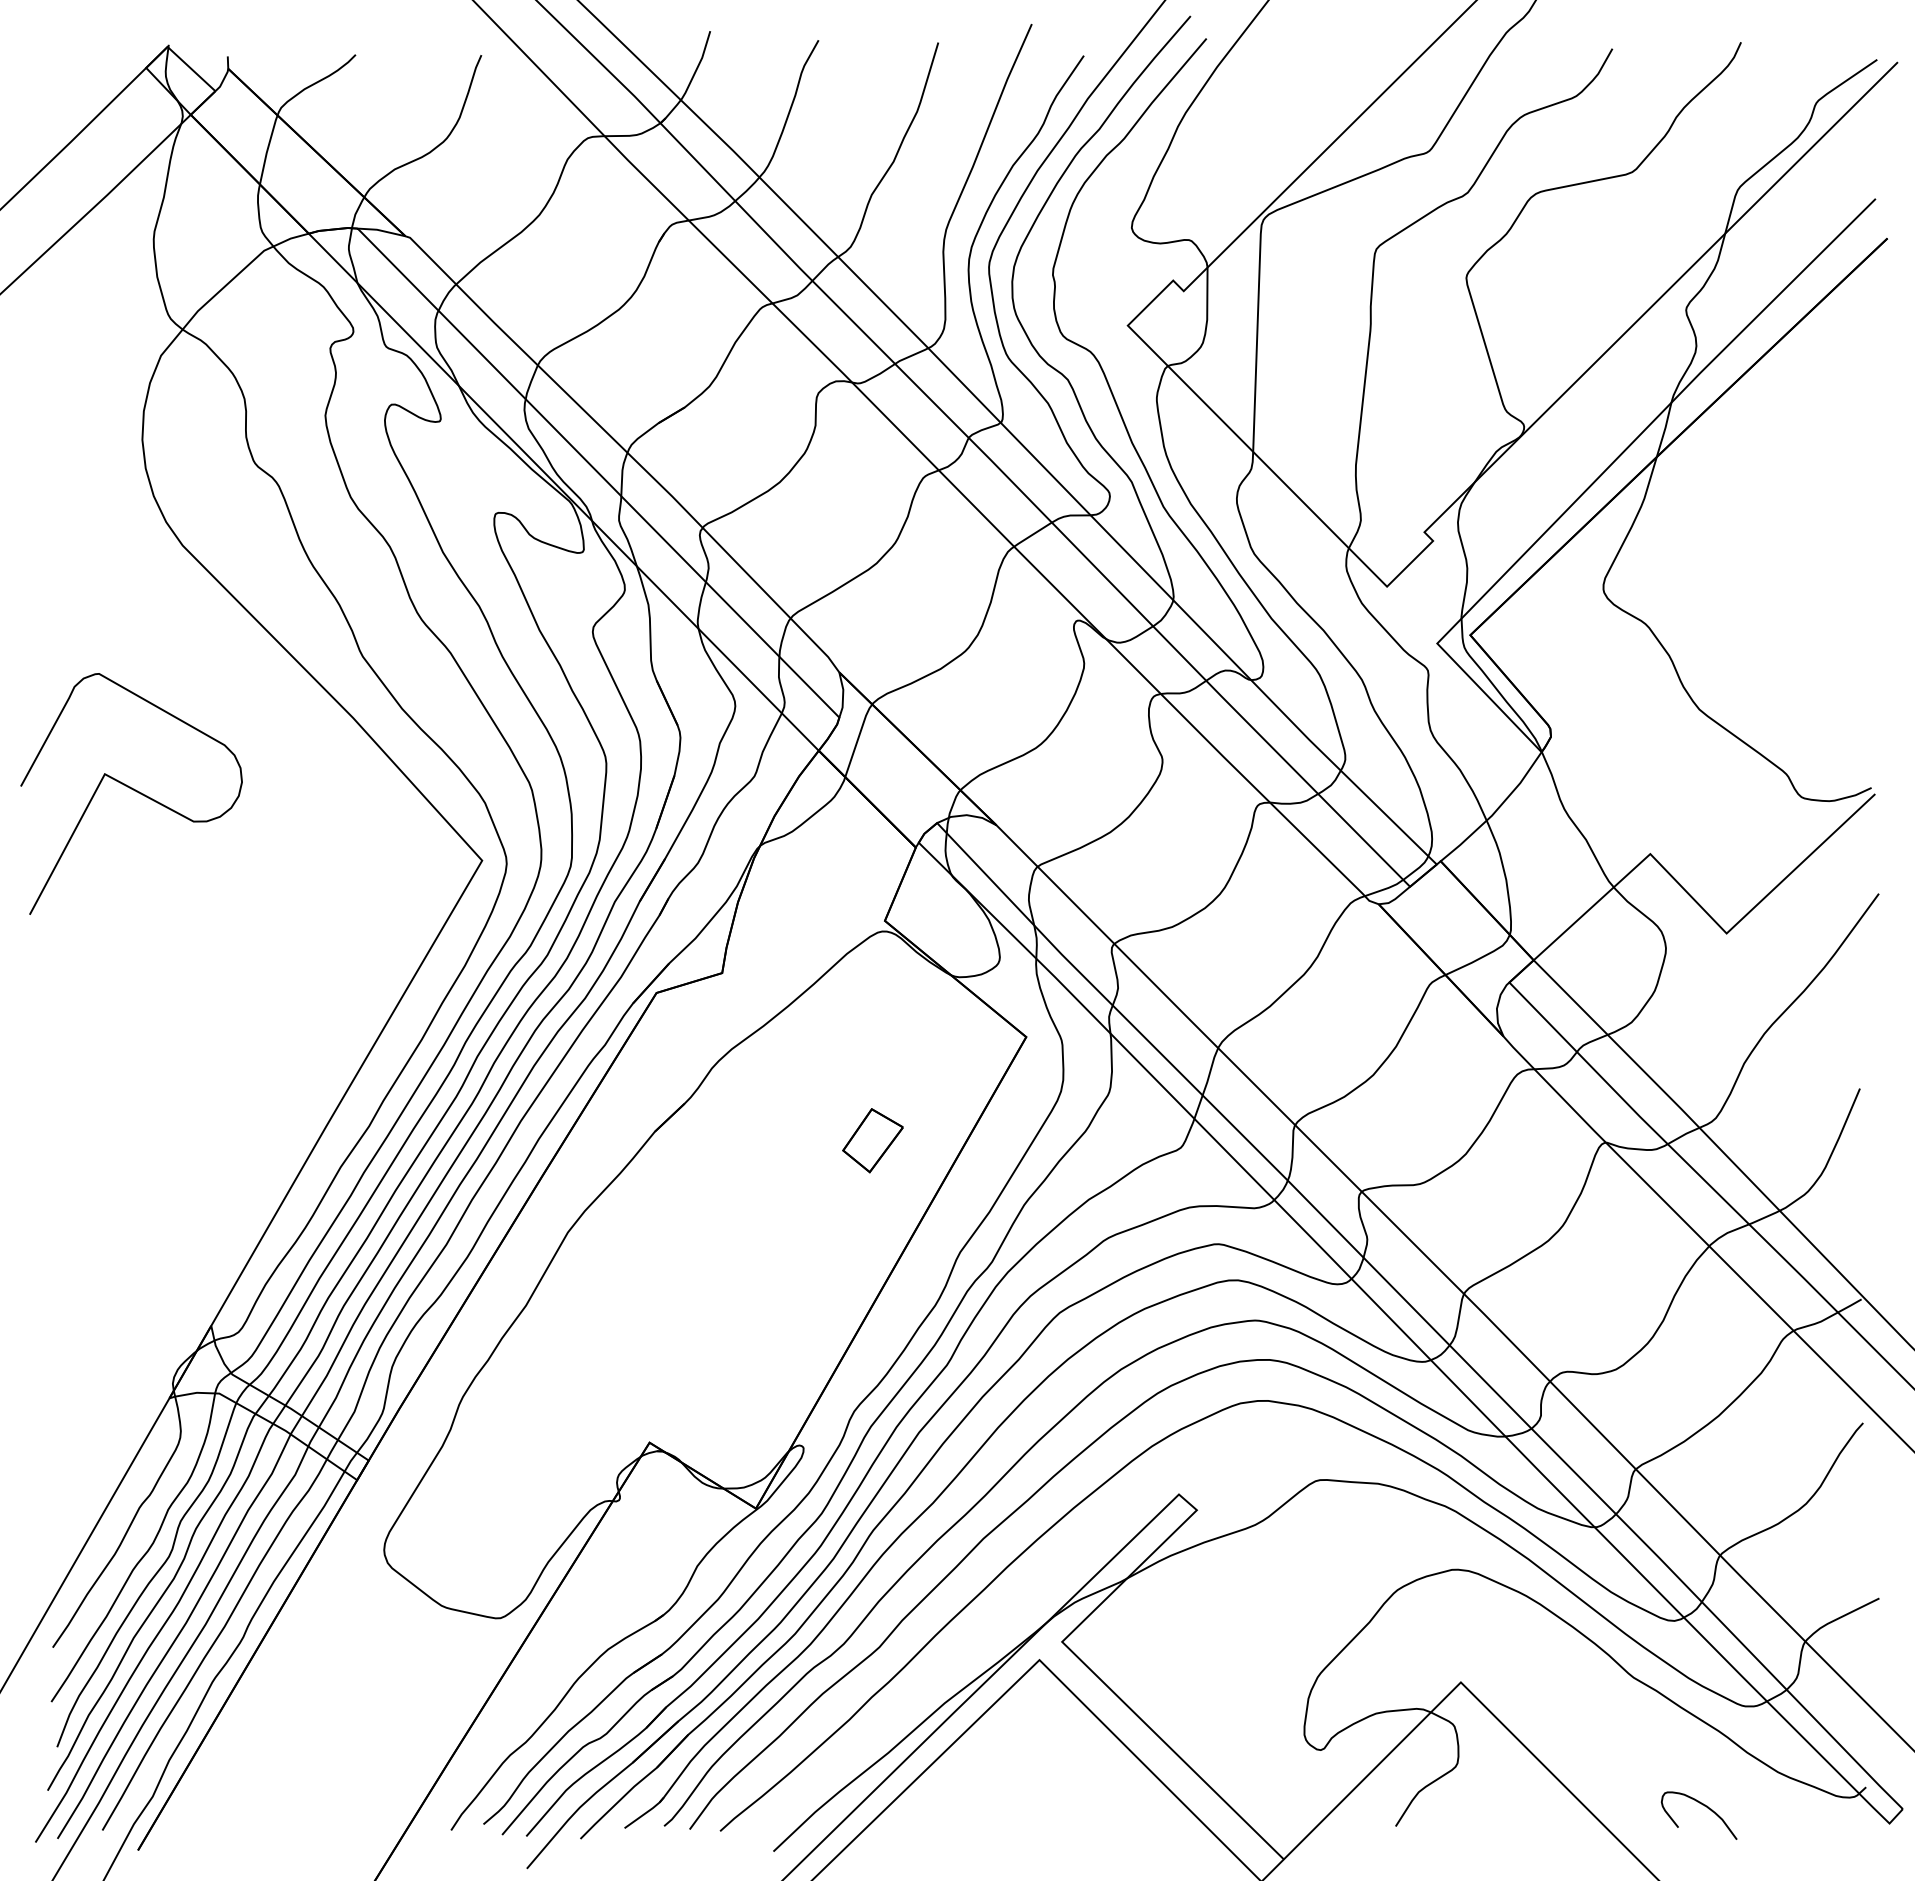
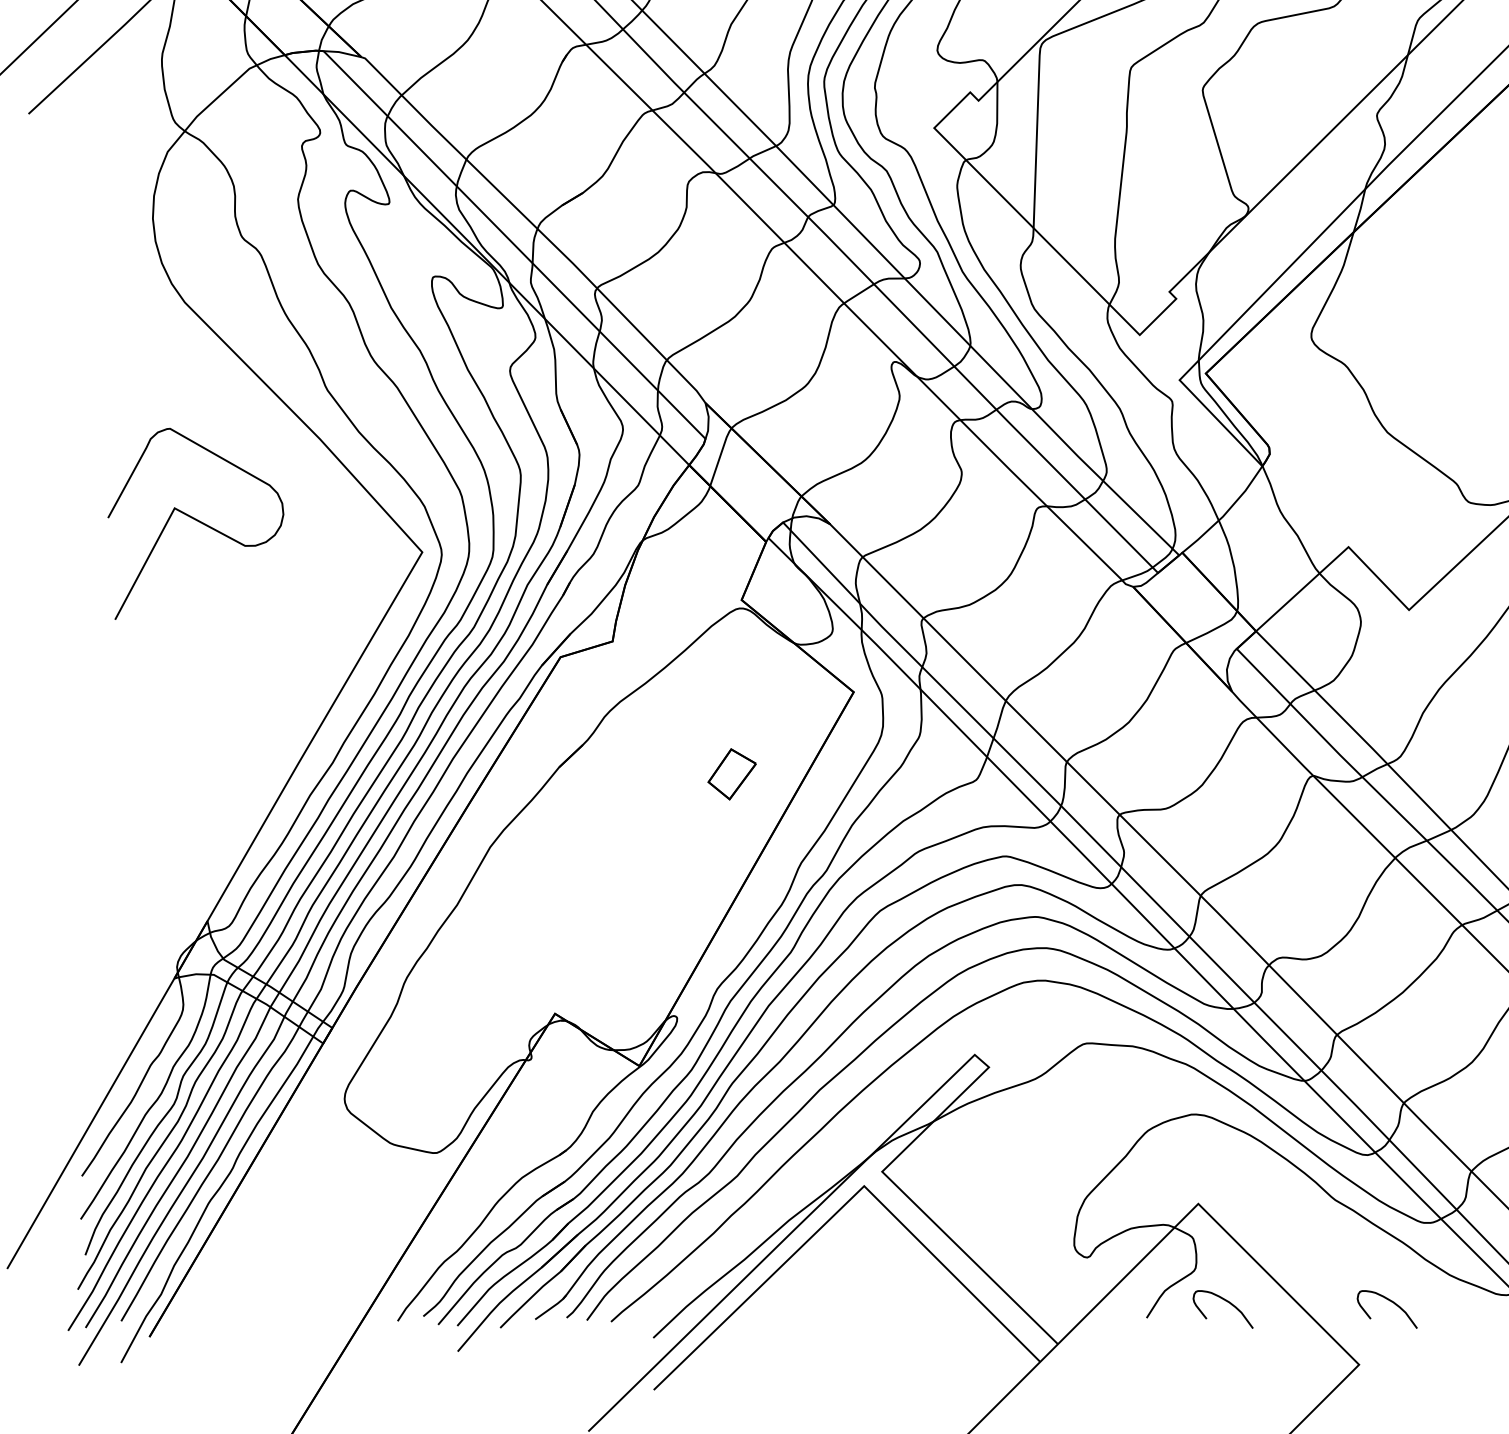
curve: (133, 790) -> (197, 521), moved
curve: (1495, 1805) -> (1225, 1301), added

